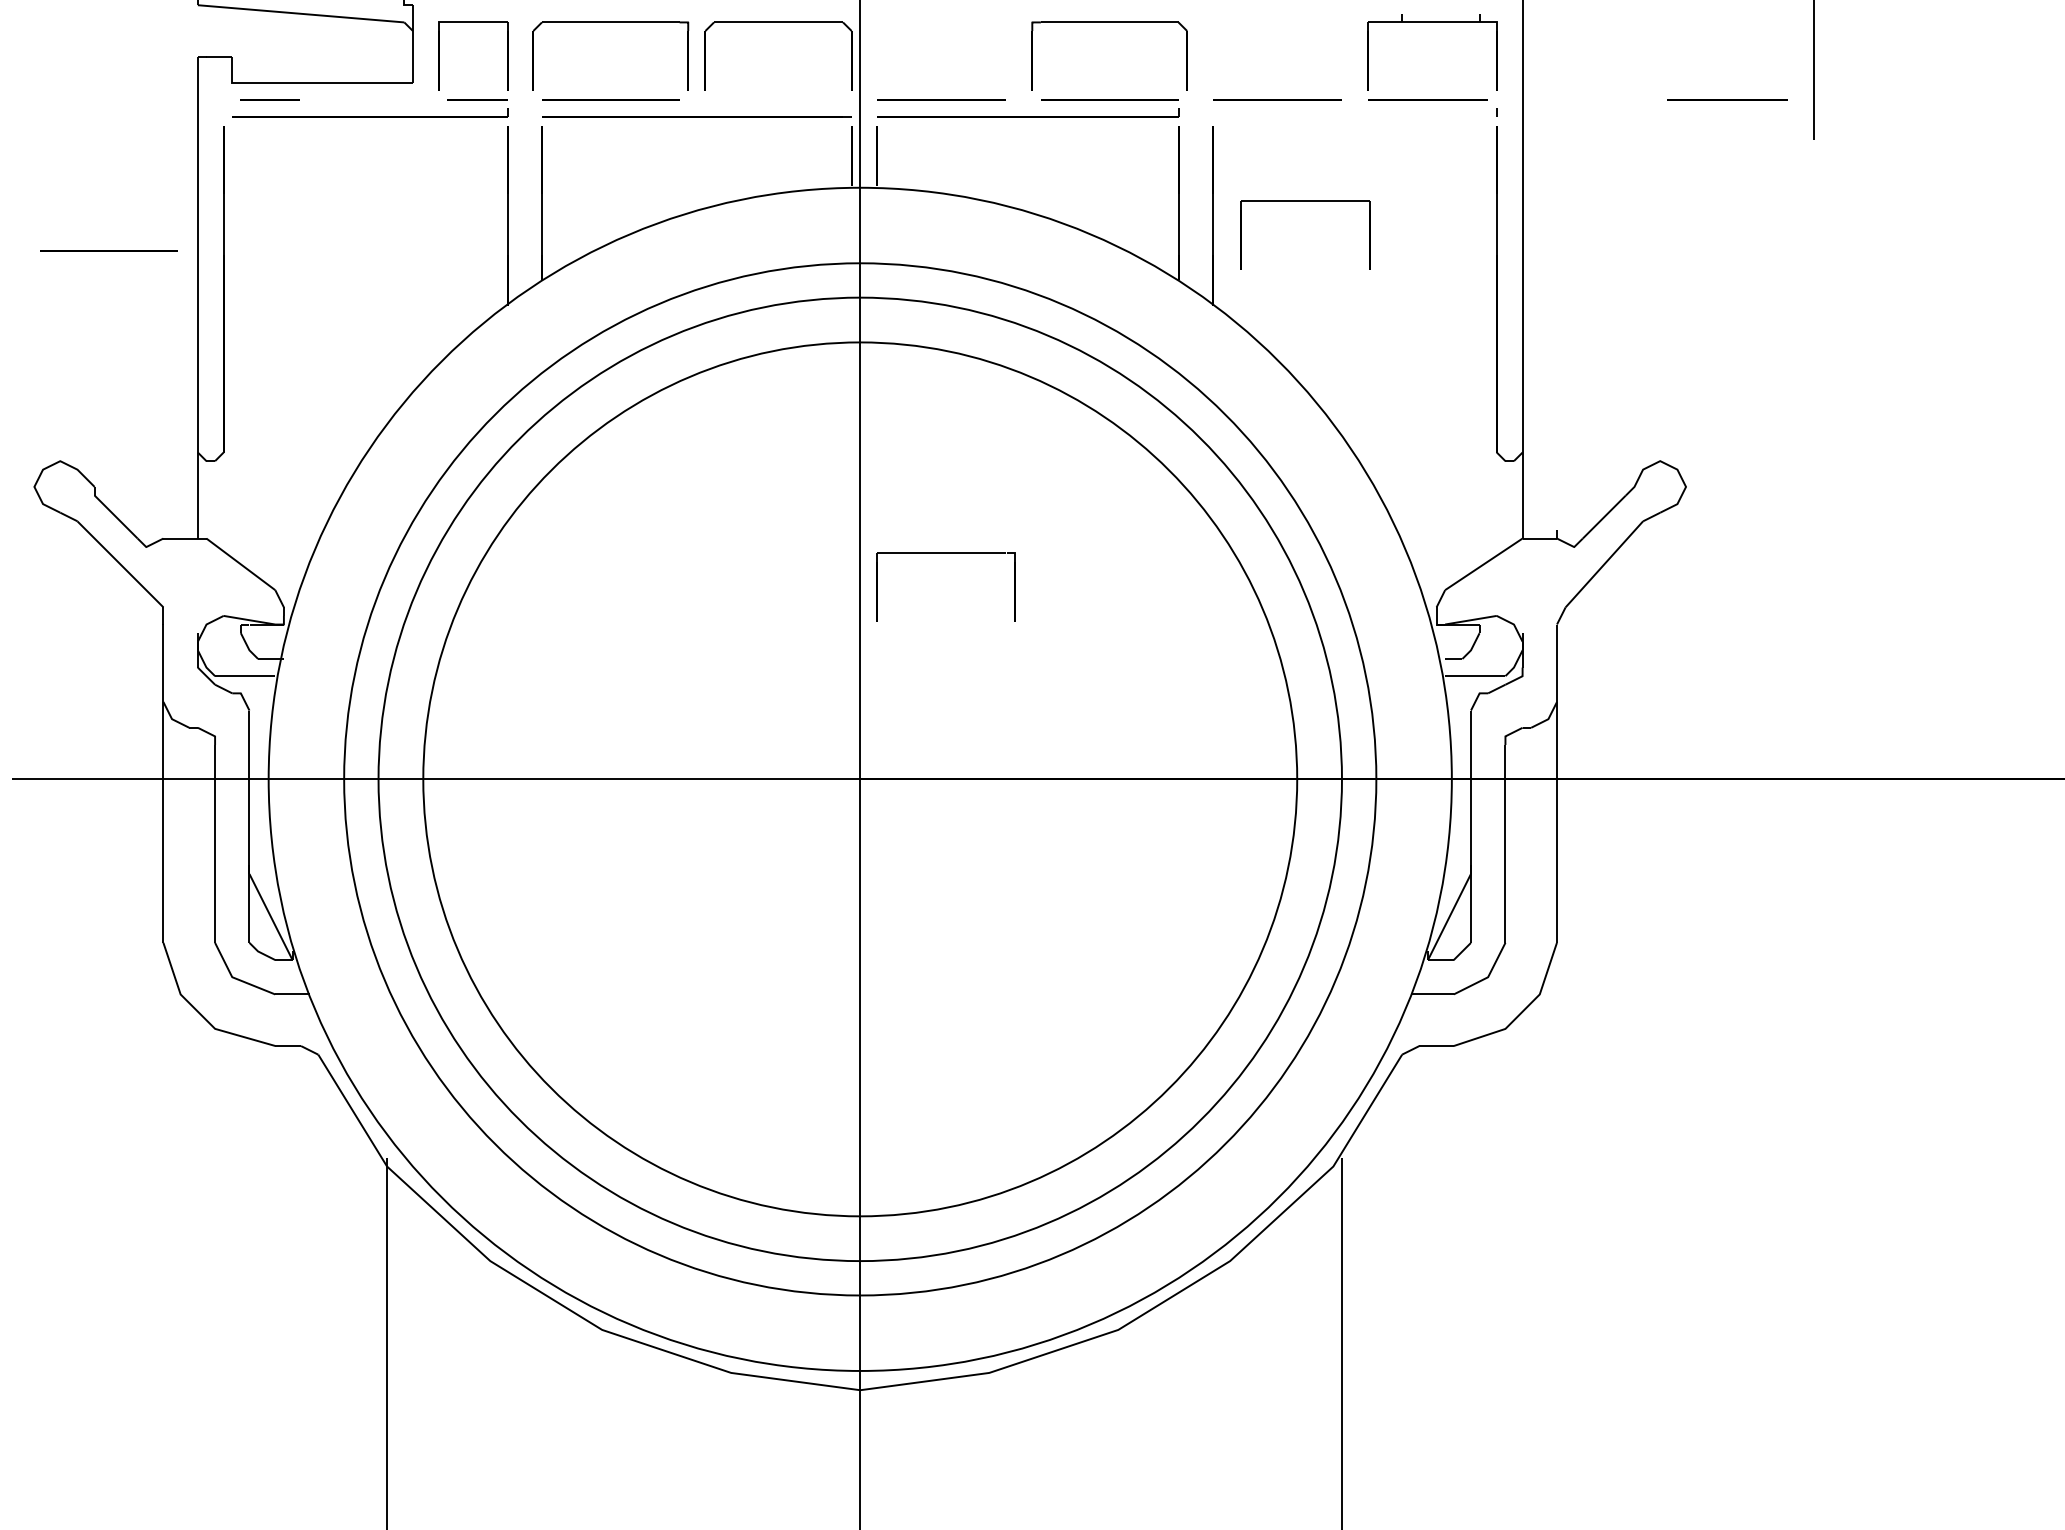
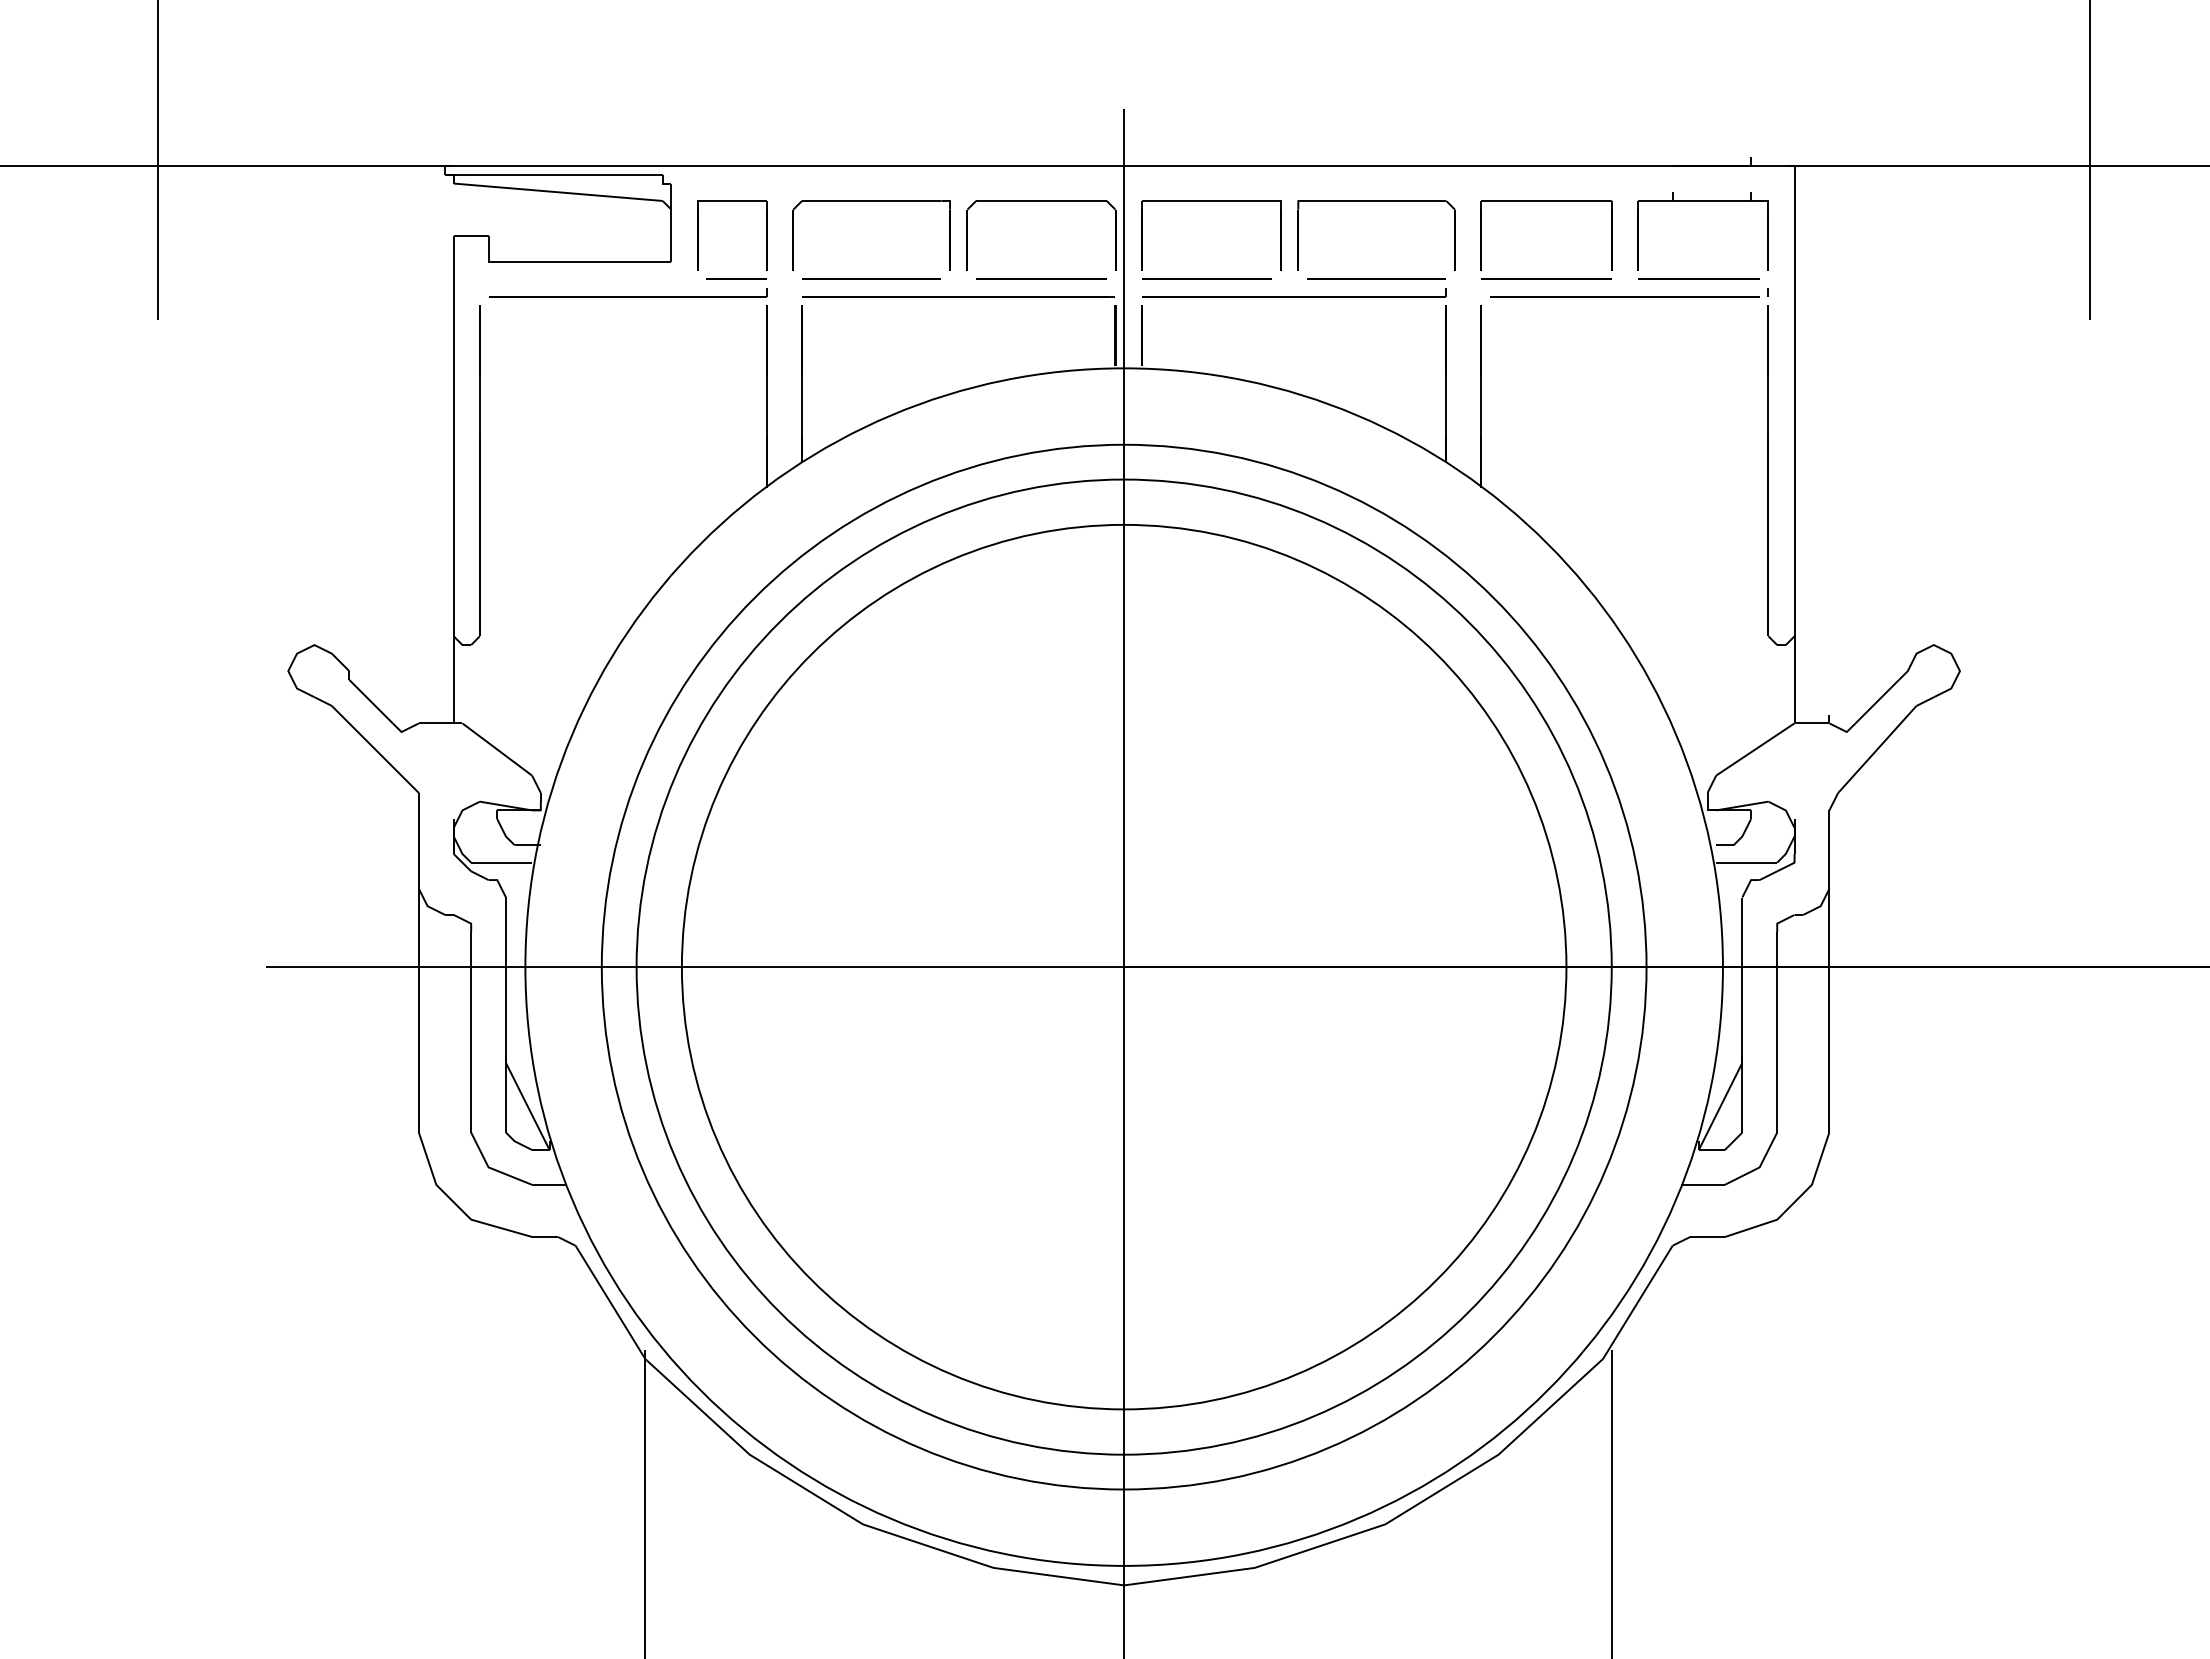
line: (269, 99) -> (526, 278), removed
line: (778, 99) -> (1041, 278), added
line: (1727, 99) -> (2001, 278), removed
line: (1354, 116) -> (1624, 296), added
part: (1305, 201) -> (1546, 201), moved
line: (108, 250) -> (363, 431), removed
part: (946, 553) -> (1211, 201), moved

